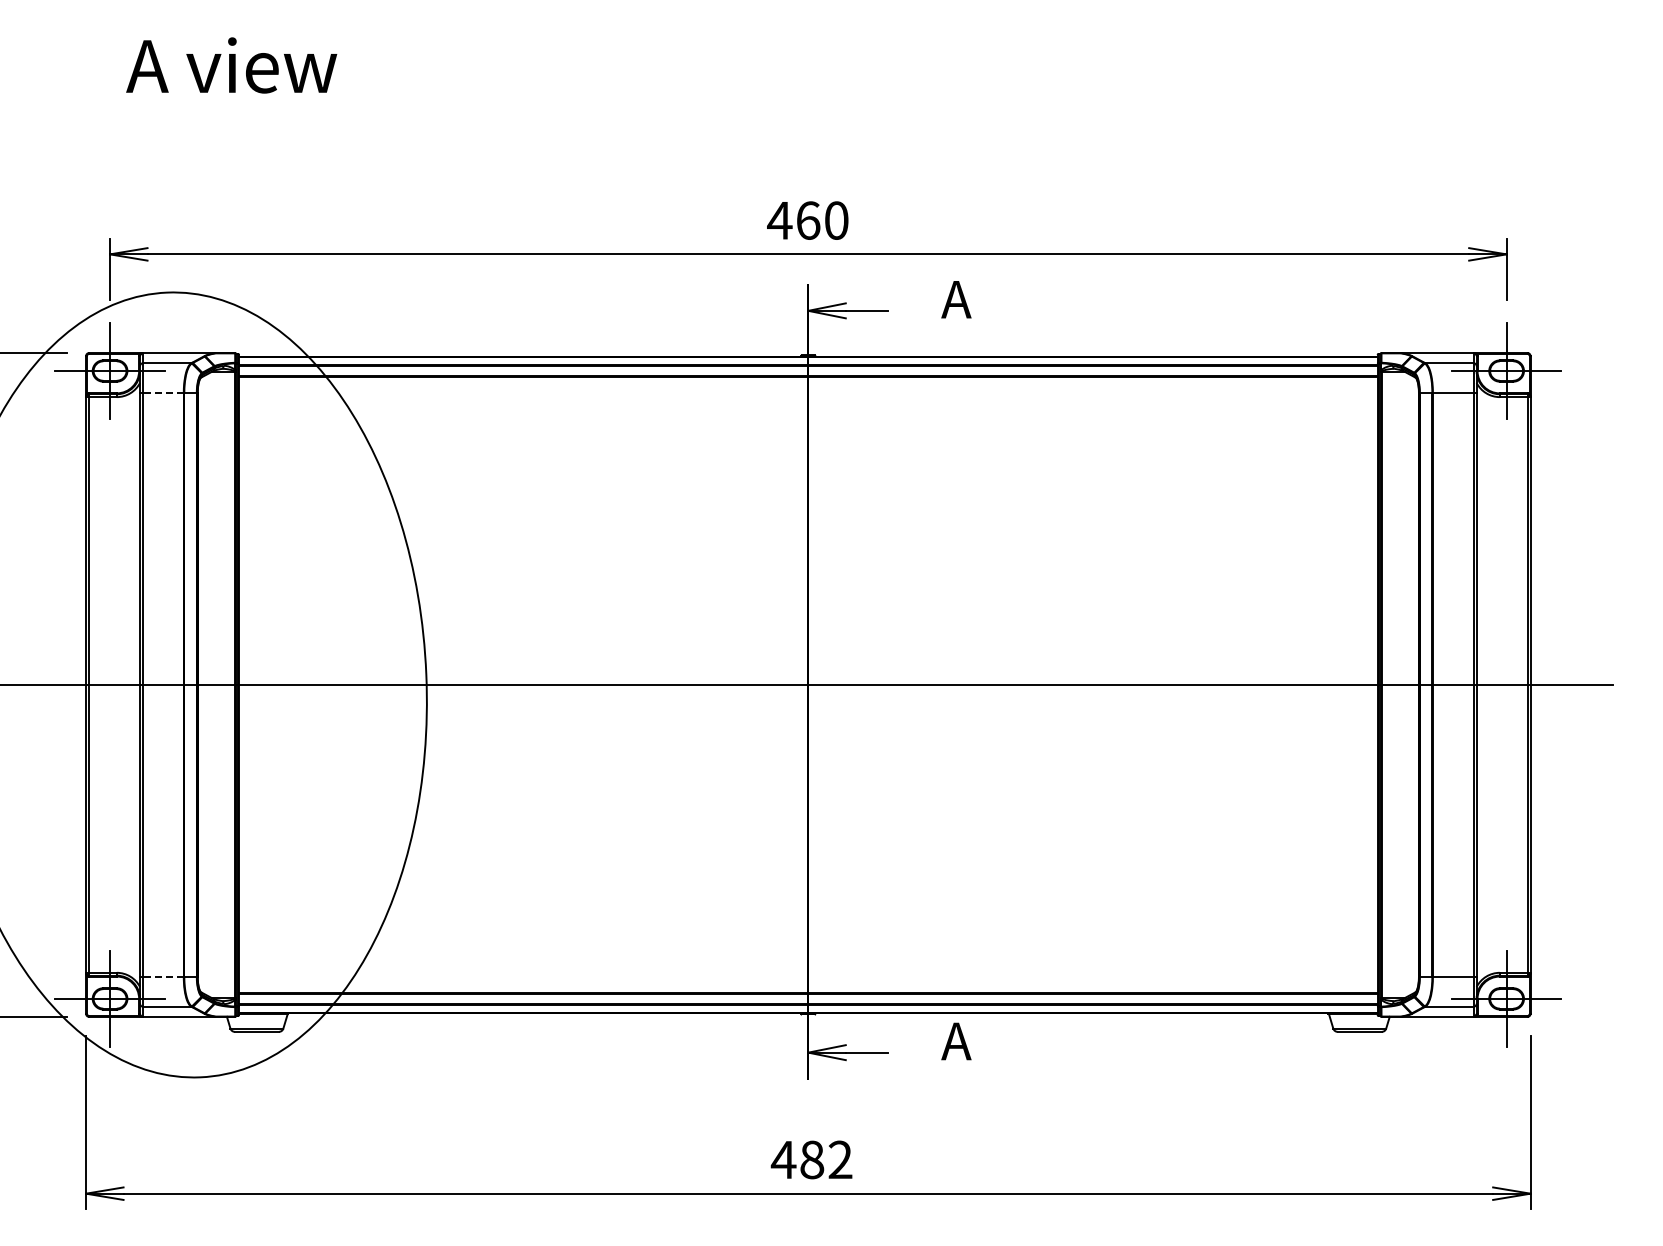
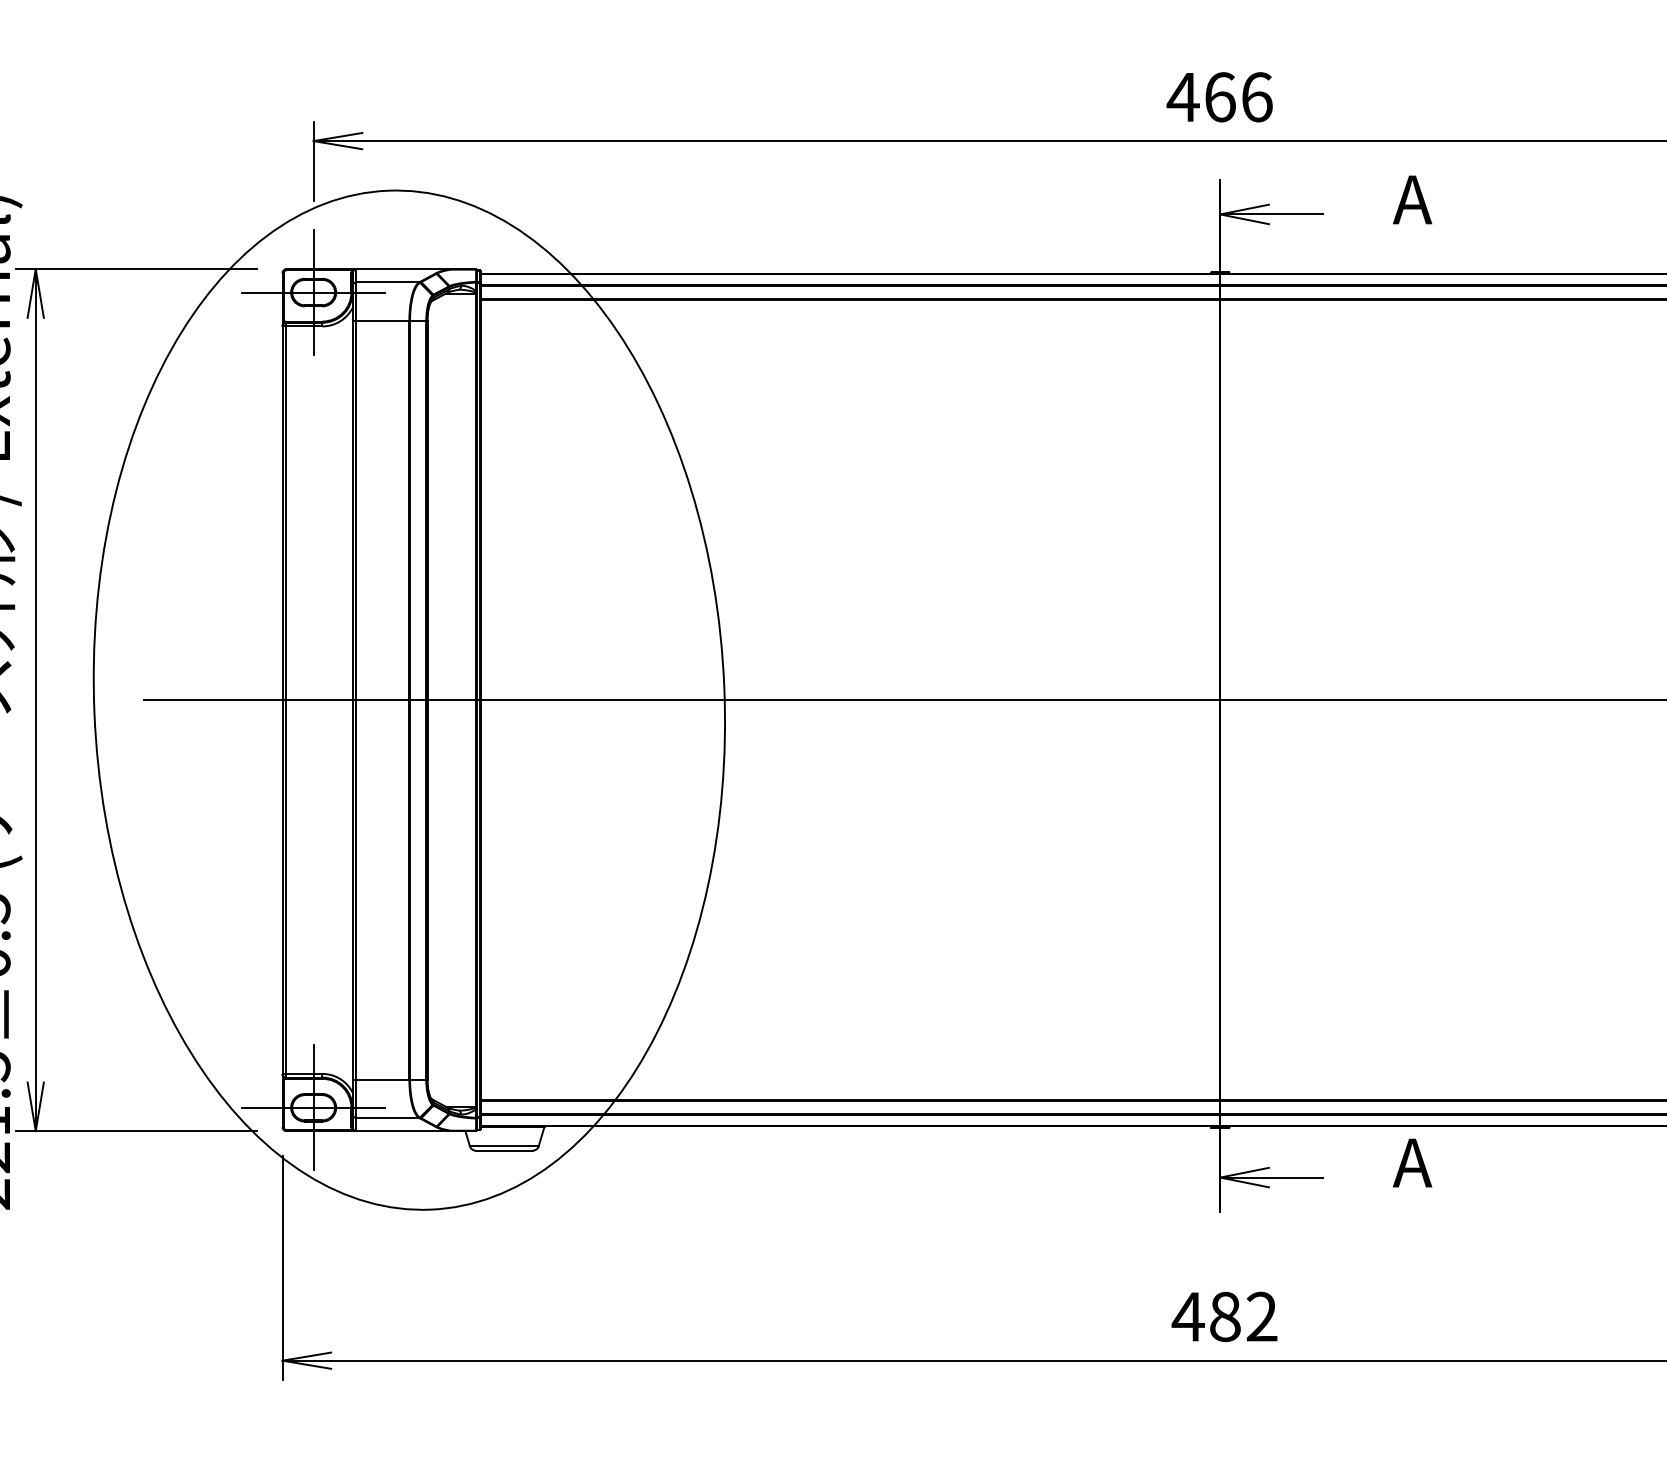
text: (836, 220) -> (1256, 97), 460 -> 466
line: (162, 392) -> (381, 320), dashed -> solid
line: (162, 977) -> (381, 1080), dashed -> solid

